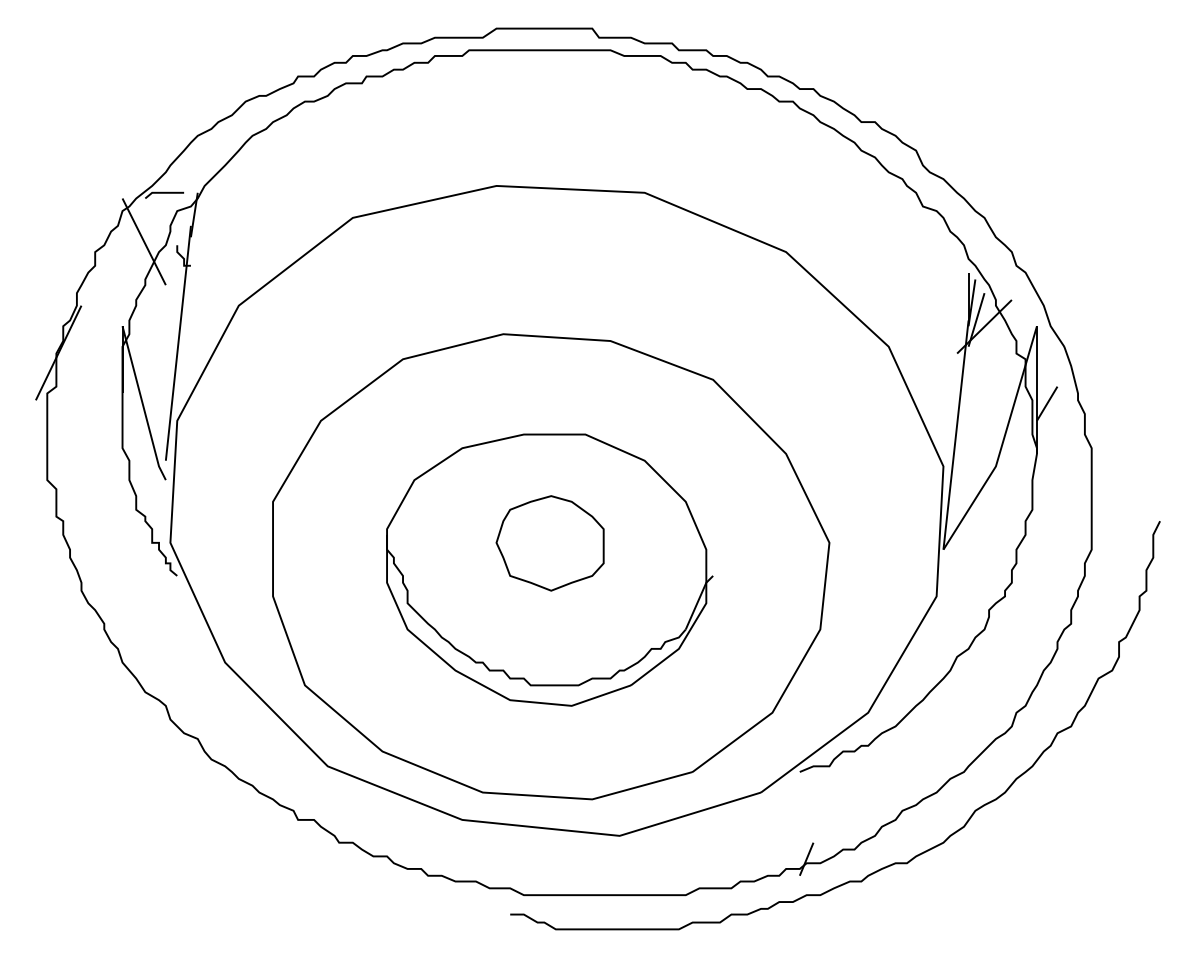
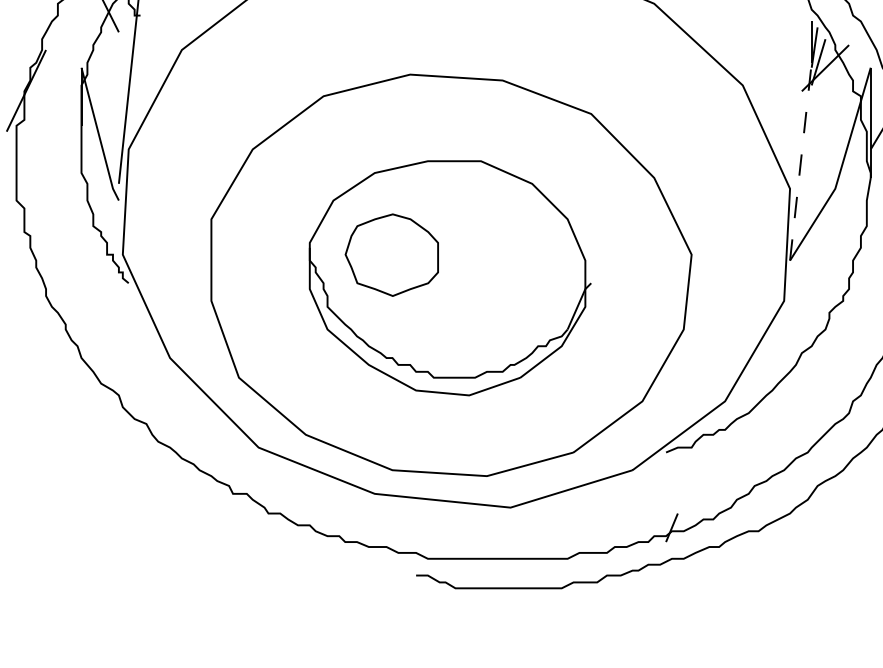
line: (956, 434) -> (801, 161), solid -> dashed
part: (549, 543) -> (391, 255), moved

